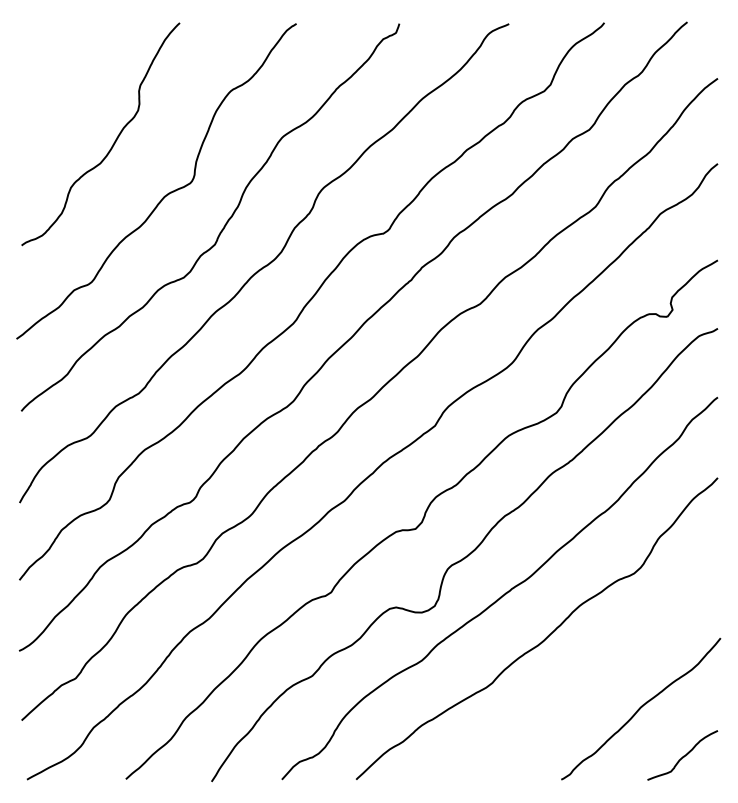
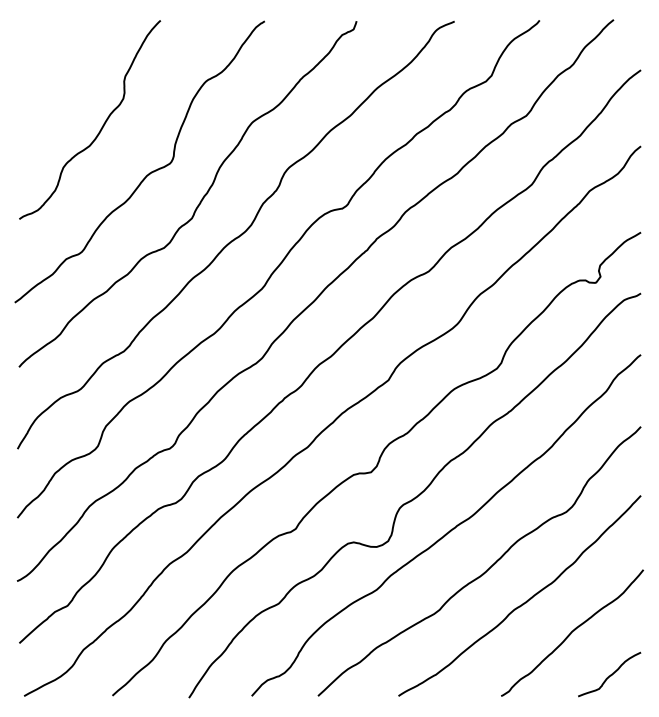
curve: (586, 674) -> (523, 602), added

